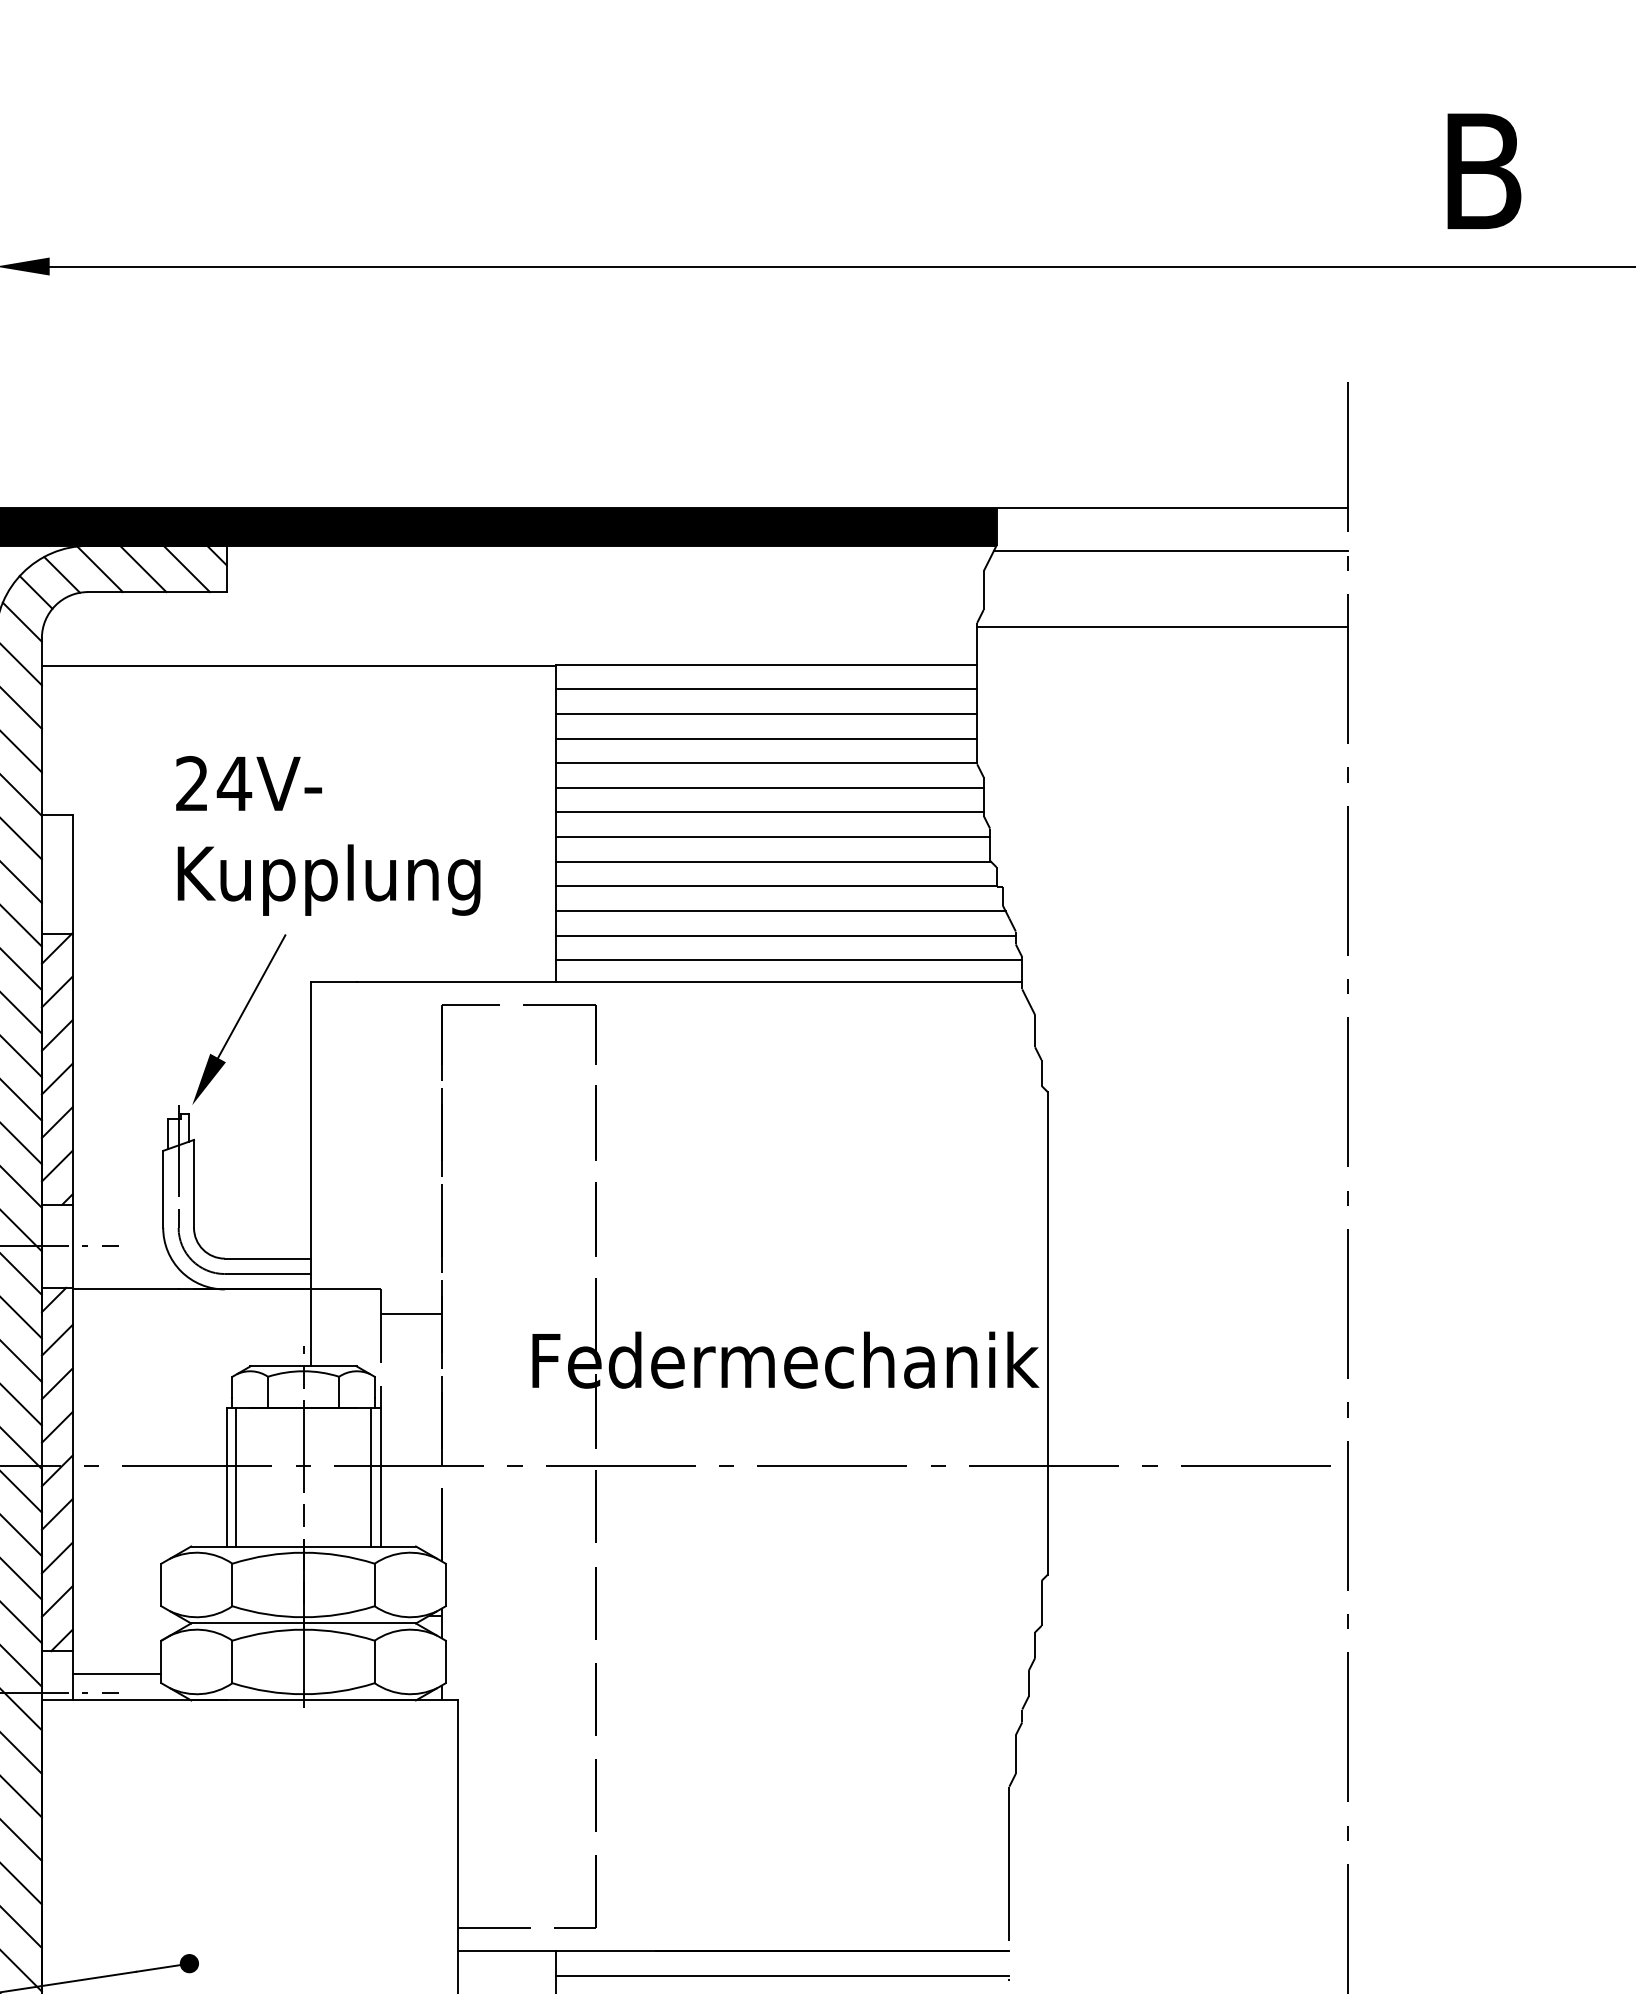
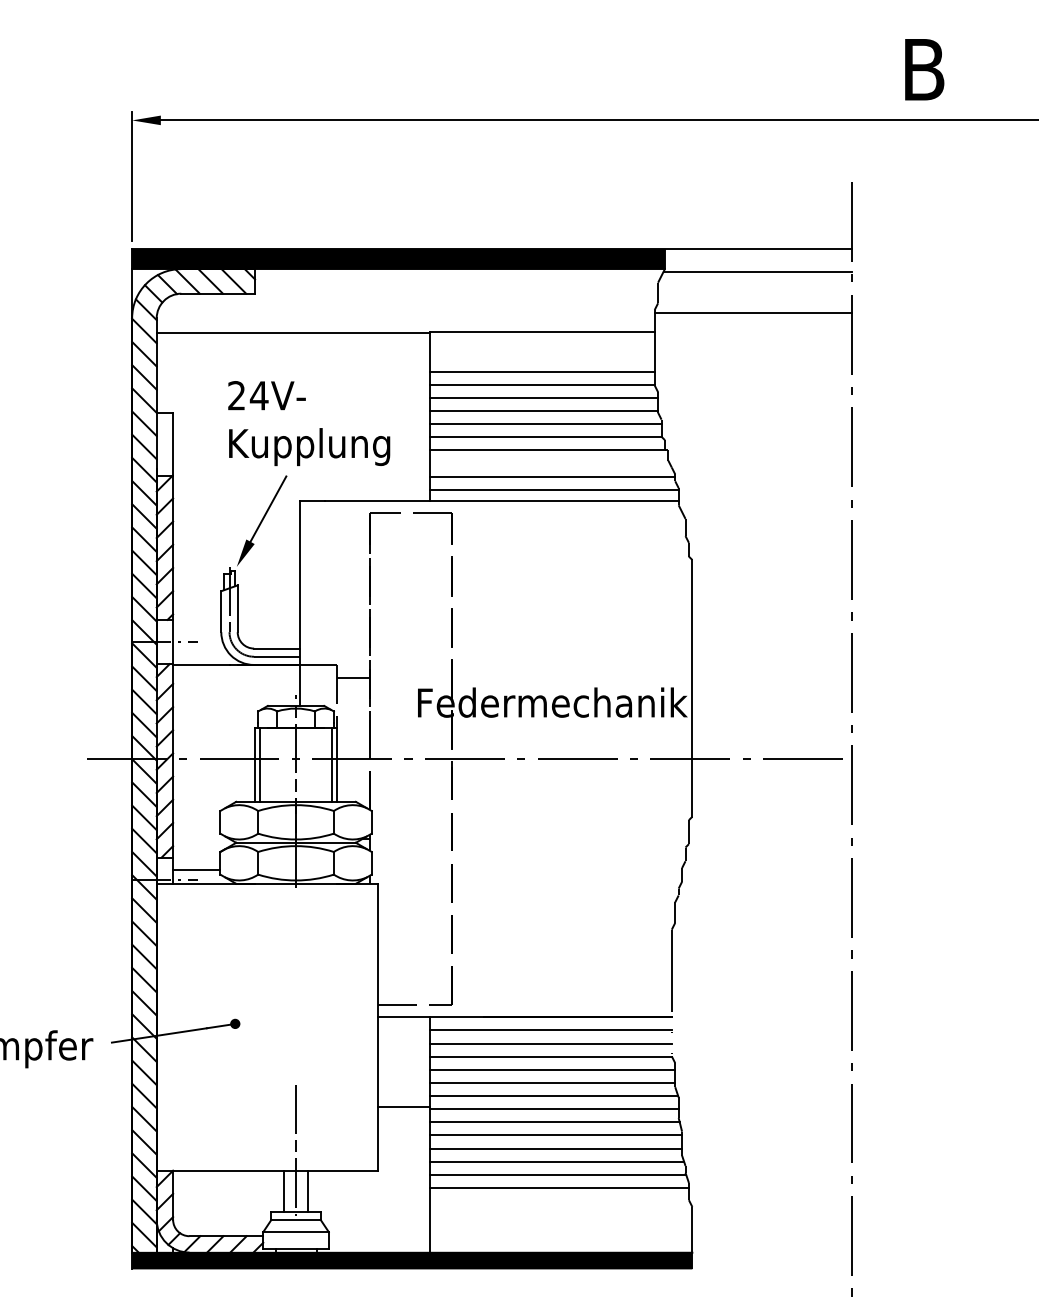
line: (766, 689) -> (542, 345), removed
line: (766, 713) -> (542, 358), removed
line: (779, 910) -> (549, 463), removed

